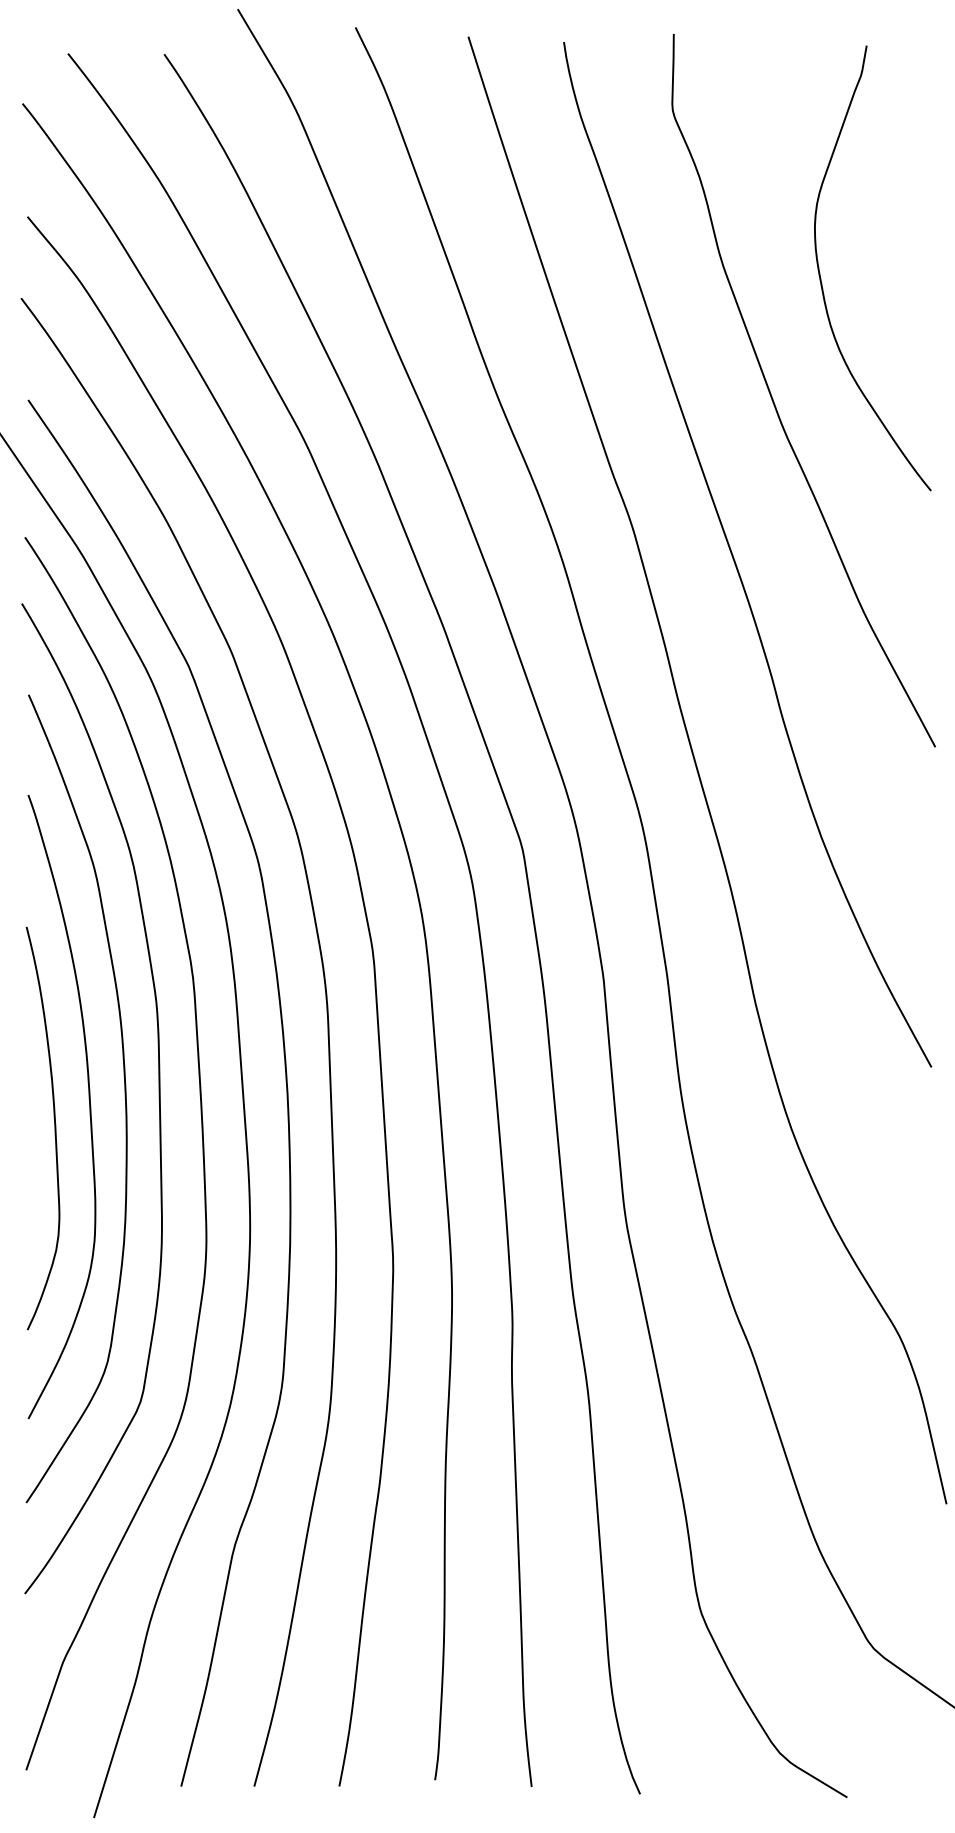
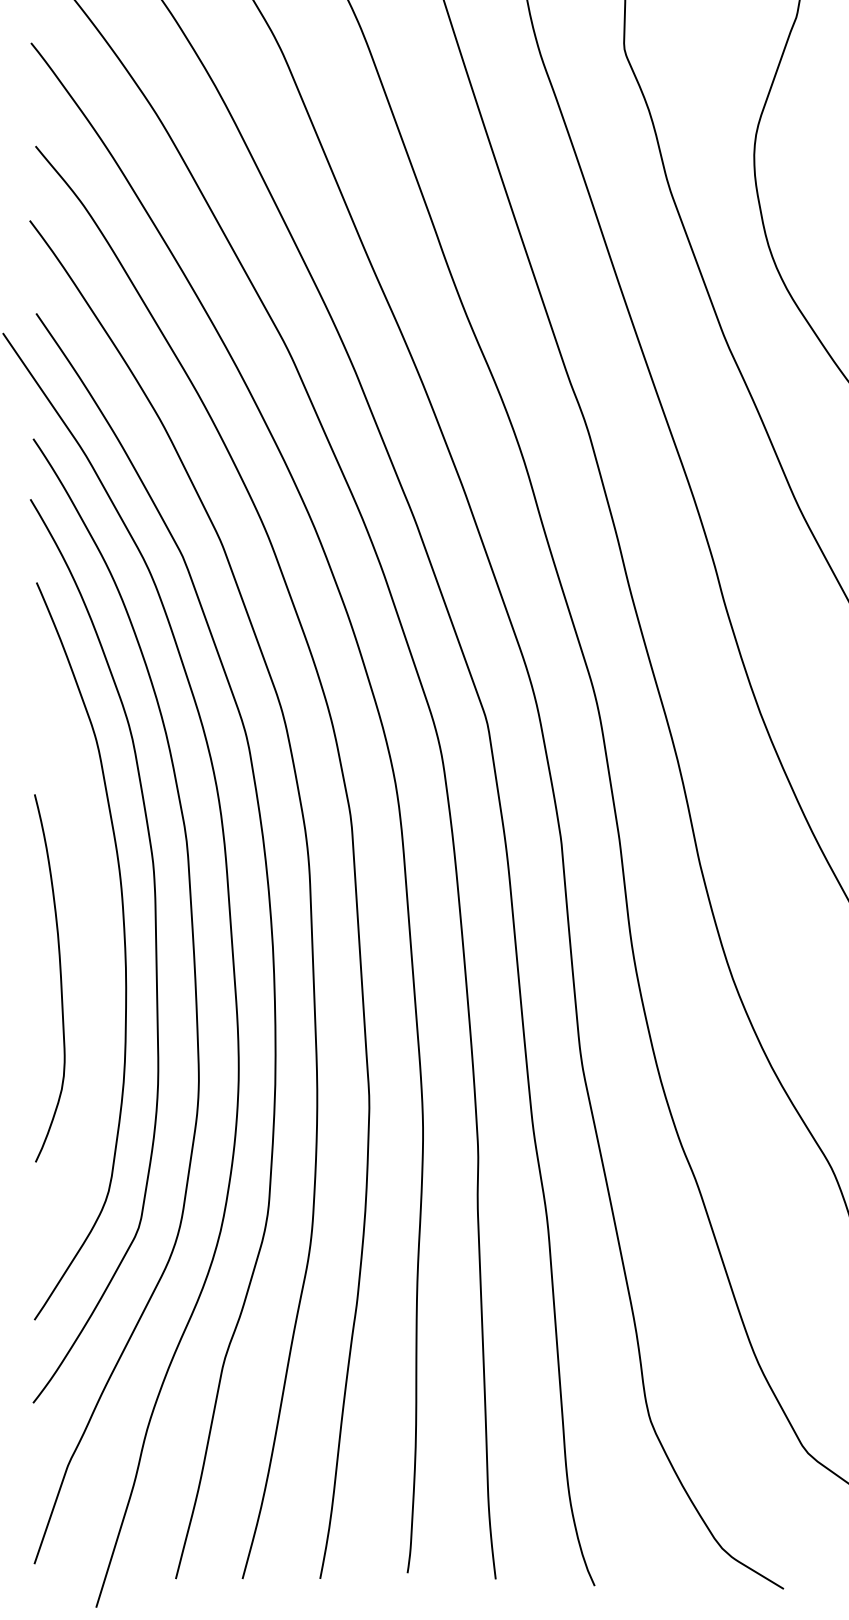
curve: (89, 1107) -> (92, 959), removed

